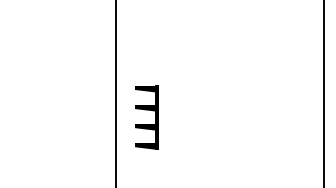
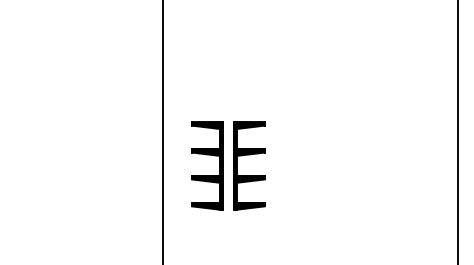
part: (176, 110) -> (249, 155), added

